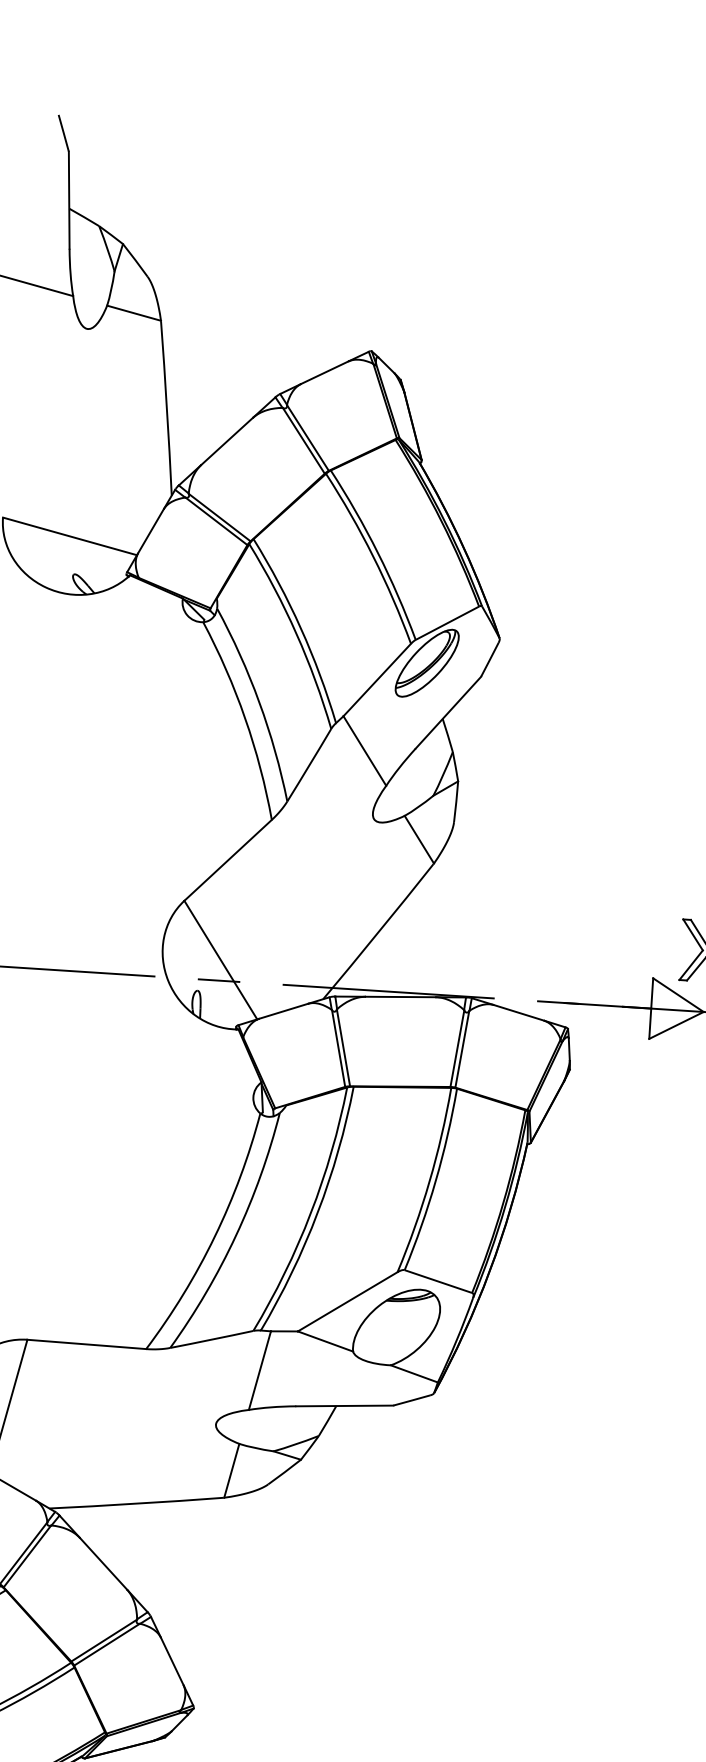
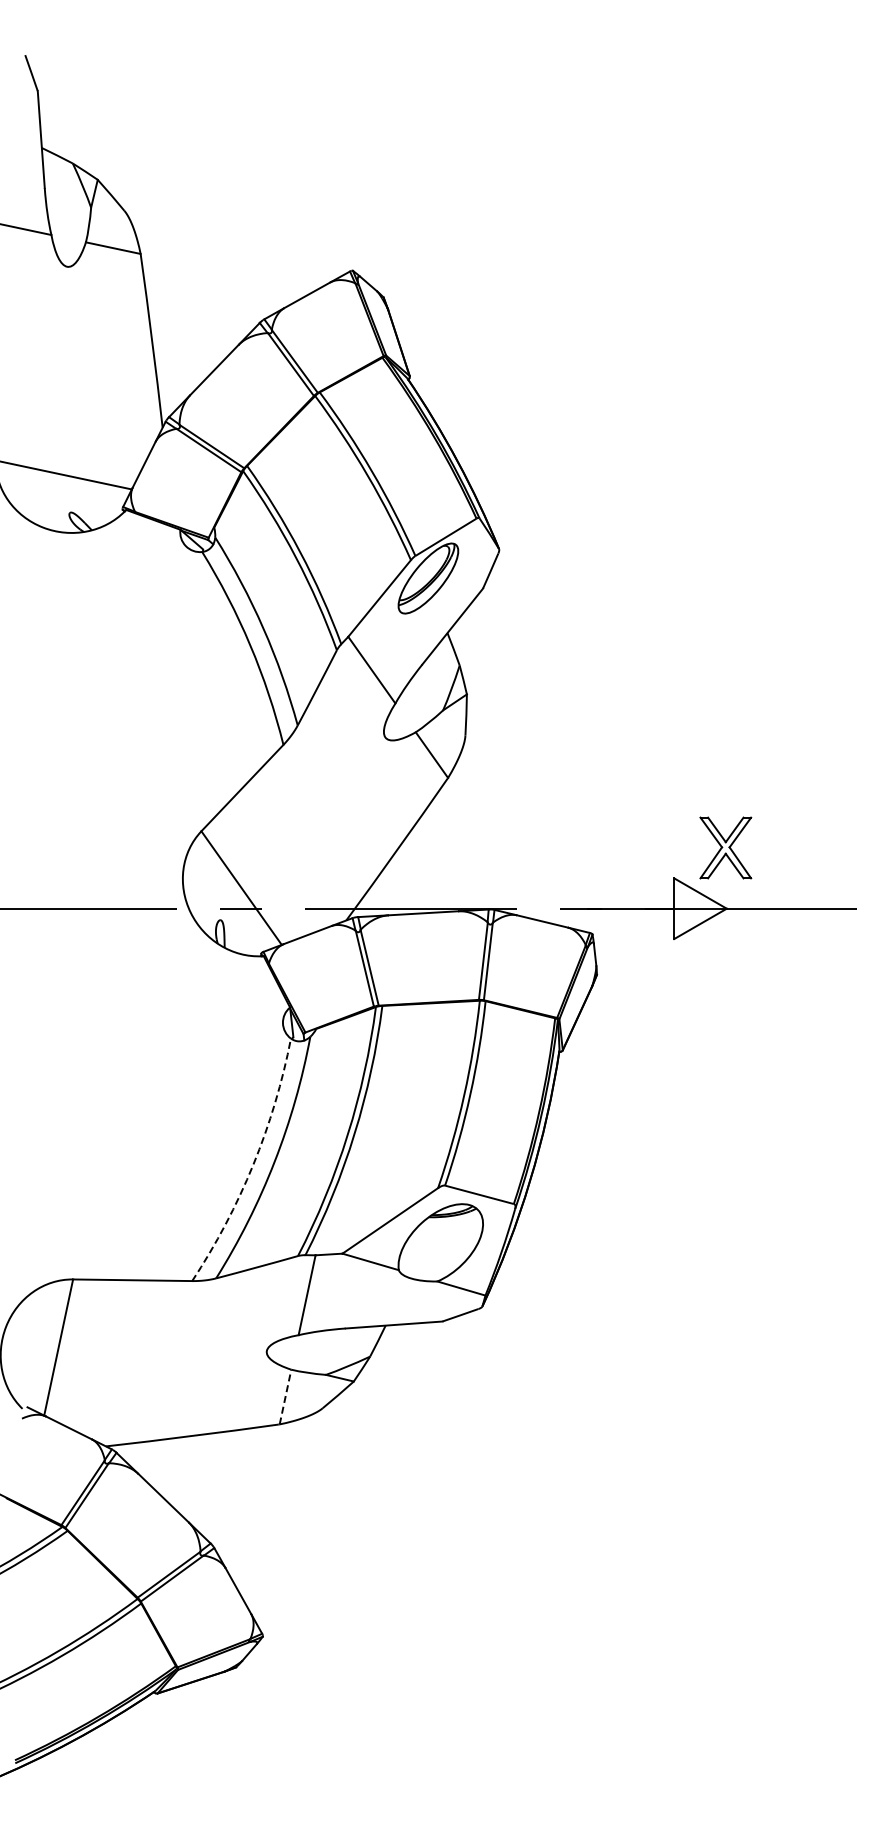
arc: (214, 1236) -> (253, 1164), solid -> dashed
line: (231, 1471) -> (285, 1397), solid -> dashed

